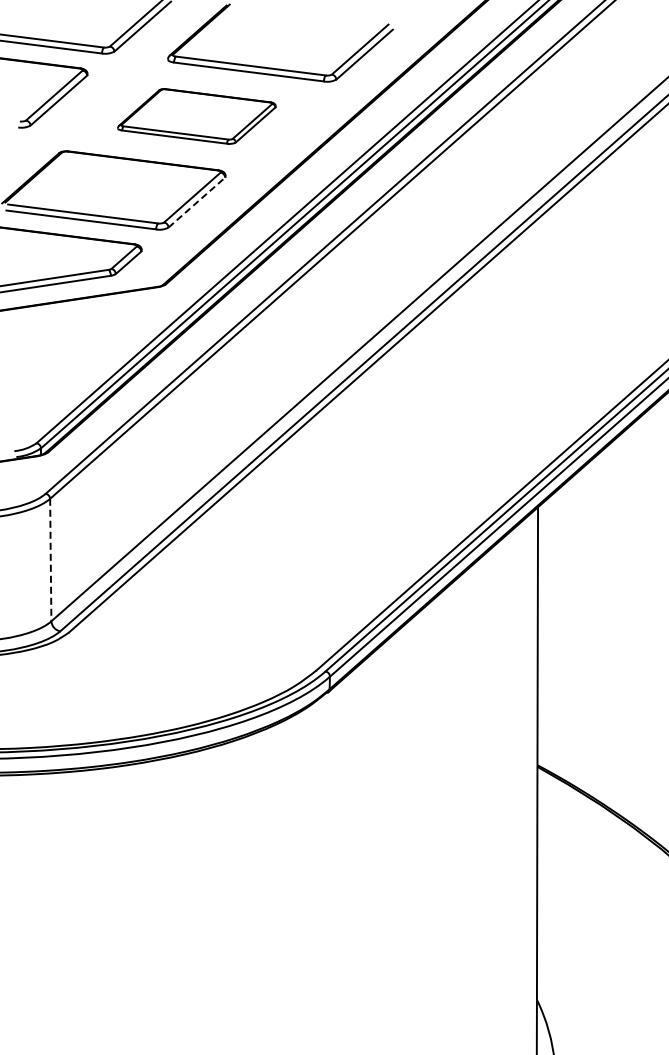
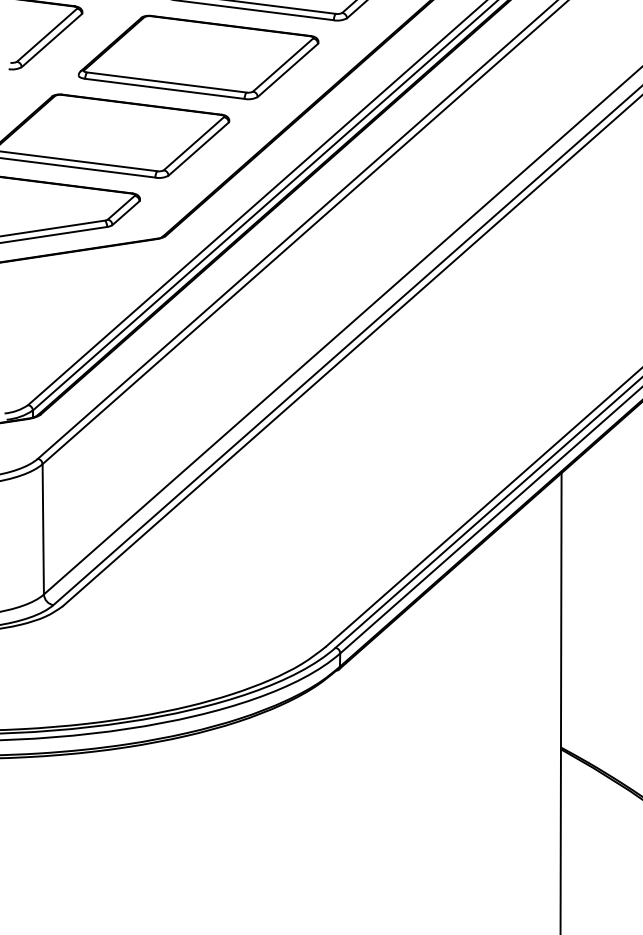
part: (196, 116) -> (198, 57), size x1.43
line: (196, 202) -> (198, 148), dashed -> solid
line: (50, 560) -> (42, 529), dashed -> solid

